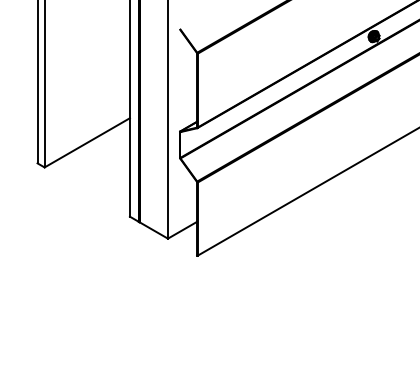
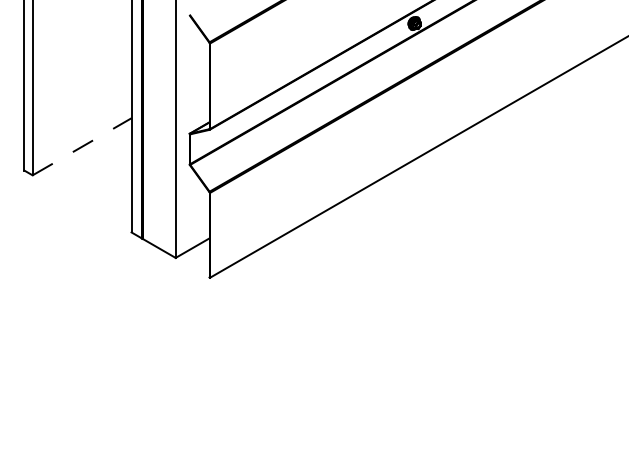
line: (87, 142) -> (82, 146), solid -> dashed

